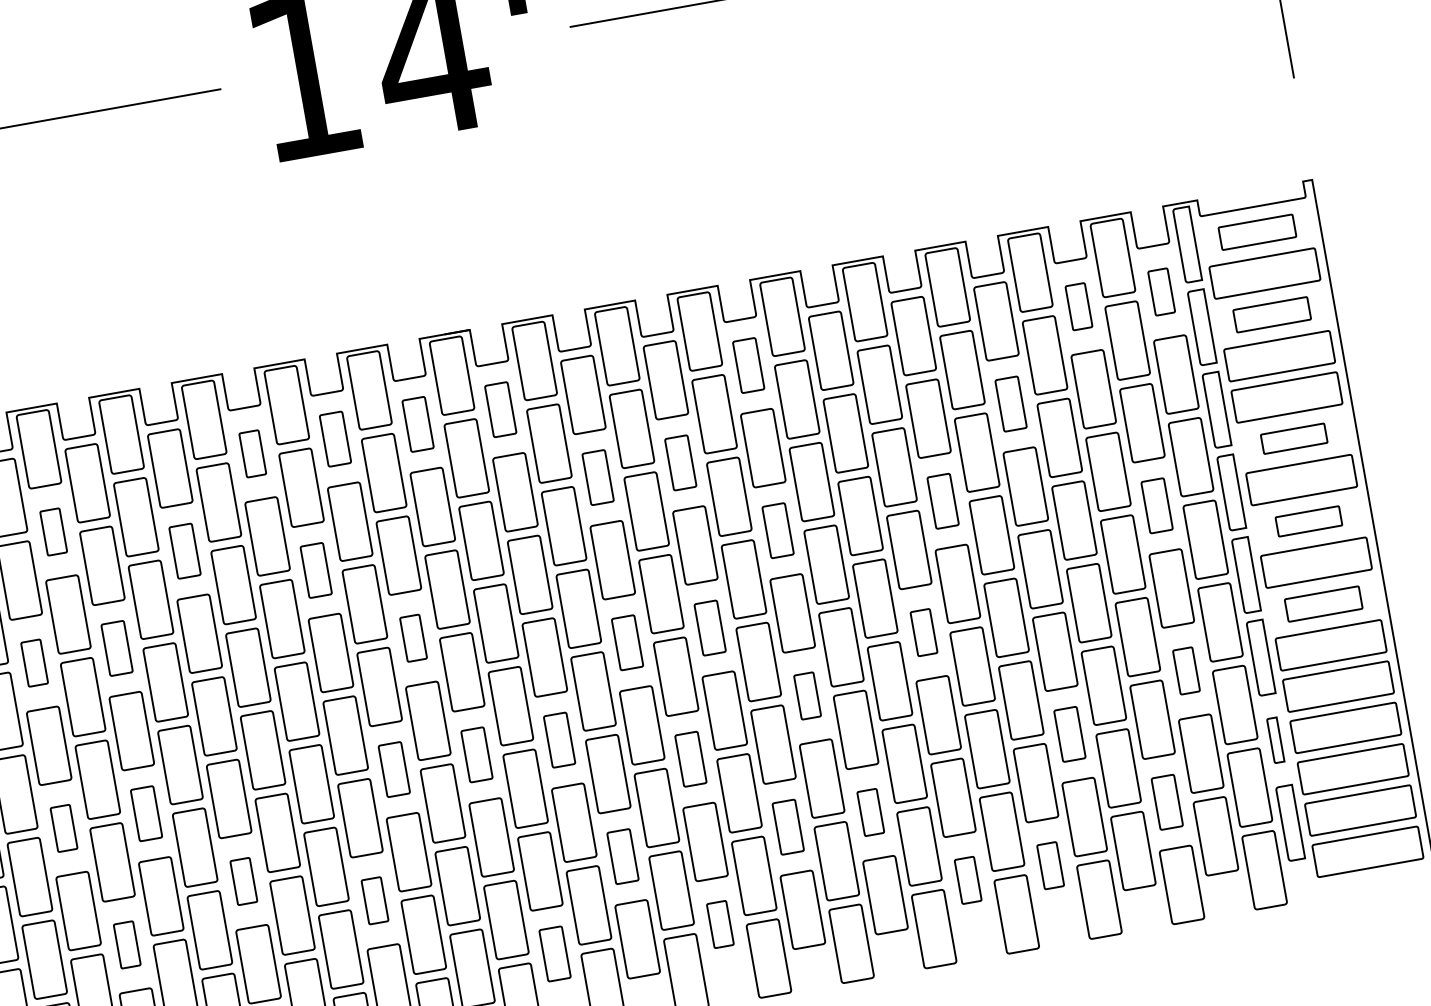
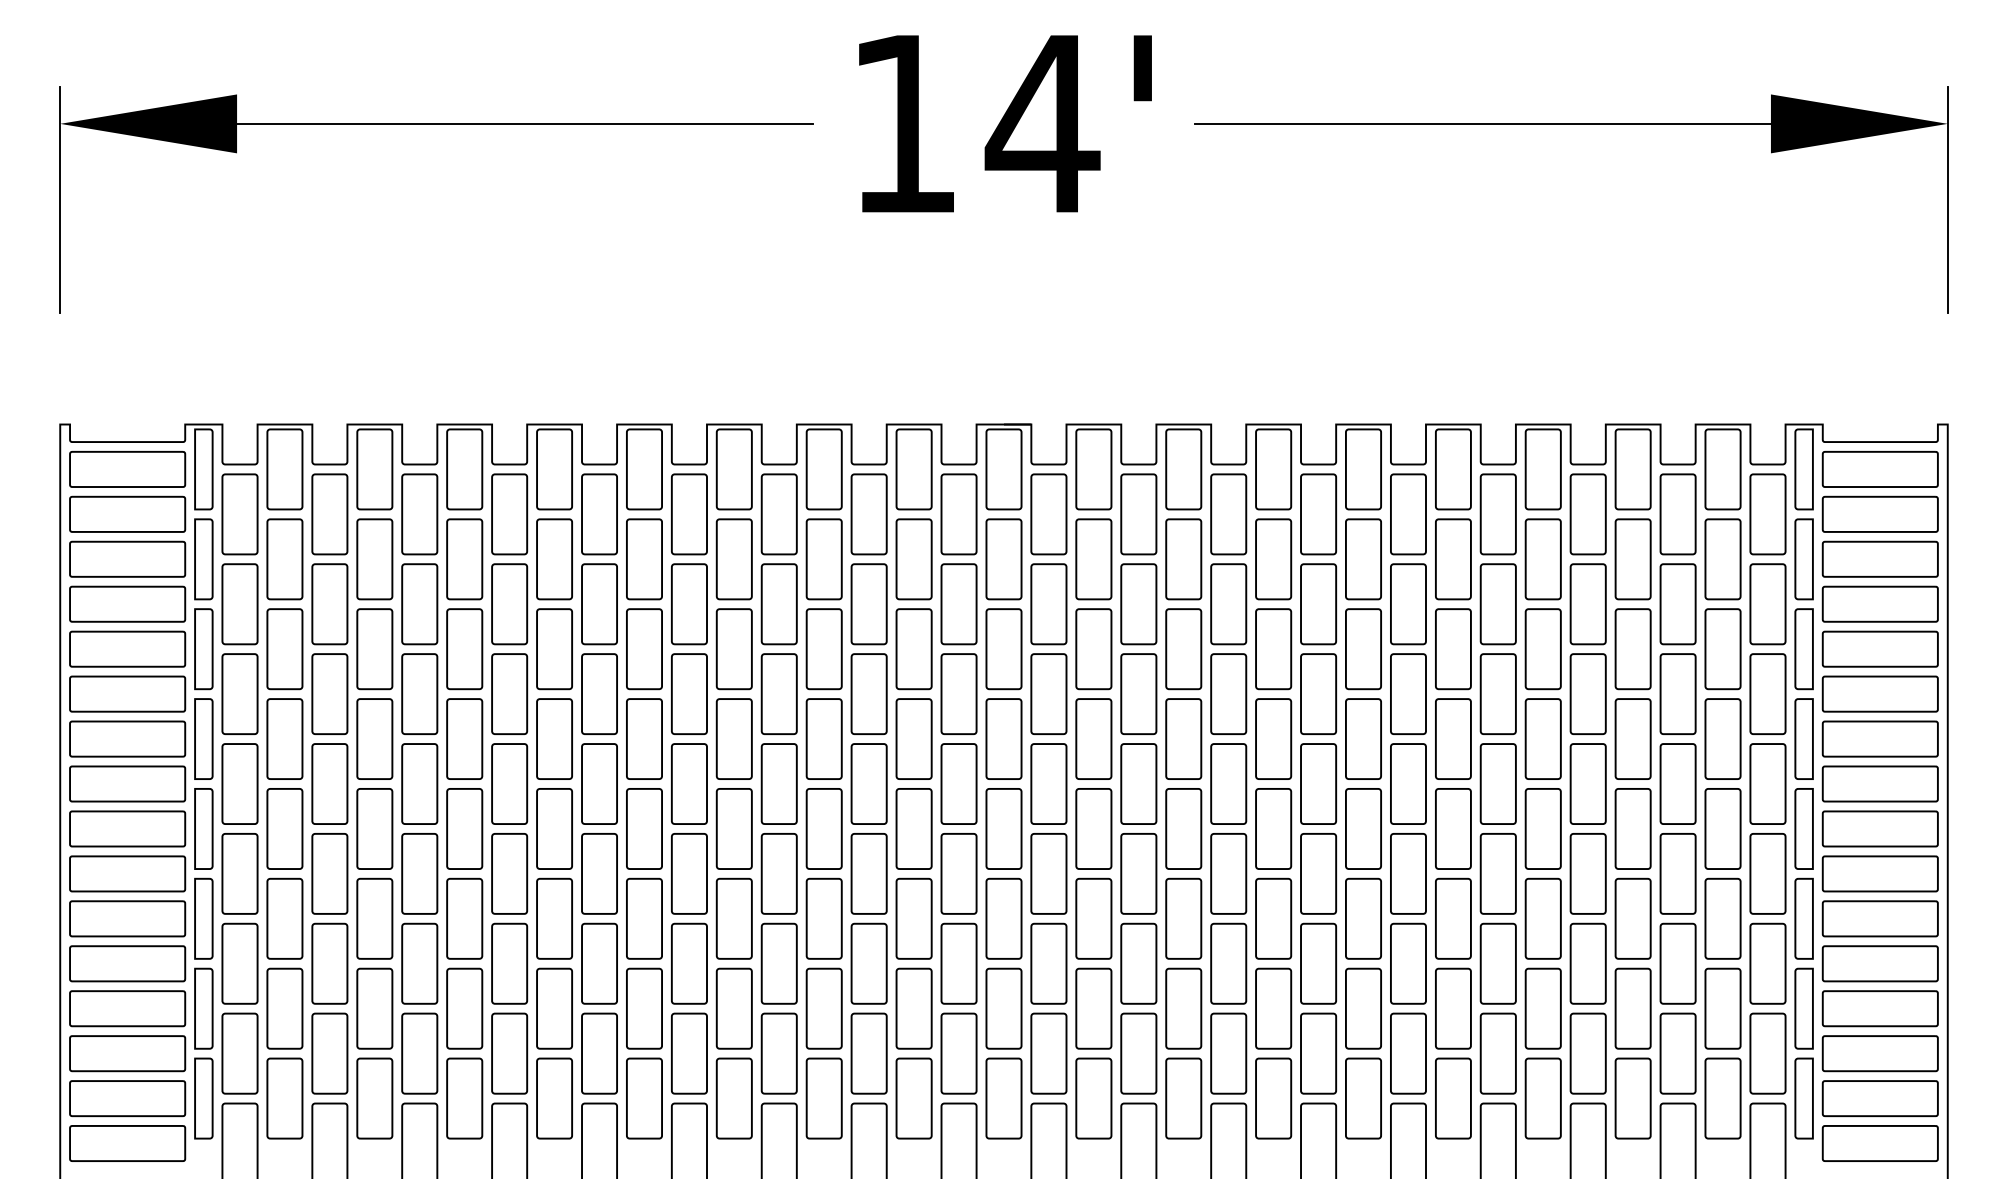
part: (1256, 232) -> (1879, 469), size x1.43
part: (1161, 292) -> (1767, 514), size x1.67
part: (1078, 306) -> (1677, 514), size x1.67
part: (1271, 314) -> (1879, 558), size x1.43
part: (748, 365) -> (1318, 514), size x1.43
part: (1010, 404) -> (1587, 604), size x1.43
part: (500, 409) -> (1048, 514), size x1.43
part: (417, 424) -> (958, 514), size x1.43
part: (1293, 438) -> (1879, 693), size x1.67
part: (334, 439) -> (868, 514), size x1.43
part: (252, 454) -> (778, 514), size x1.67
part: (680, 463) -> (1228, 604), size x1.43
part: (597, 477) -> (1138, 604), size x1.43
part: (942, 500) -> (1497, 693), size x1.43
part: (1156, 505) -> (1722, 738), size x1.43
part: (1308, 521) -> (1879, 783), size x1.67
part: (777, 530) -> (1318, 693), size x1.43
part: (53, 532) -> (554, 559), size x1.67
part: (185, 551) -> (689, 604), size x1.43
part: (315, 570) -> (823, 649), size x1.43
part: (1322, 603) -> (1879, 873), size x1.43
part: (709, 627) -> (1228, 783), size x1.43
part: (924, 632) -> (1453, 828), size x1.67
part: (412, 637) -> (913, 738), size x1.67
part: (627, 642) -> (1138, 783), size x1.43
part: (116, 647) -> (599, 693), size x1.43
part: (34, 662) -> (509, 693), size x1.67
part: (1186, 670) -> (1722, 918), size x1.67
part: (807, 695) -> (1318, 873), size x1.67
part: (1069, 734) -> (1587, 963), size x1.43
part: (559, 739) -> (1048, 873), size x1.43
part: (1275, 740) -> (1803, 1008), size x1.67
part: (476, 754) -> (958, 873), size x1.43
part: (690, 759) -> (1183, 918), size x1.43
part: (393, 769) -> (868, 873), size x1.43
part: (1166, 802) -> (1677, 1053), size x1.43
part: (870, 812) -> (1363, 1008), size x1.67
part: (146, 813) -> (599, 873), size x1.43
part: (788, 827) -> (1273, 1008), size x1.43
part: (63, 828) -> (509, 873), size x1.67
part: (622, 856) -> (1093, 1008), size x1.43
part: (1050, 865) -> (1542, 1098), size x1.67
part: (968, 880) -> (1453, 1098), size x1.67
part: (243, 881) -> (689, 963), size x1.67
part: (374, 900) -> (823, 1008), size x1.67
part: (720, 924) -> (1183, 1098), size x1.67
part: (127, 944) -> (554, 1008), size x1.67
part: (554, 954) -> (1003, 1098), size x1.43

